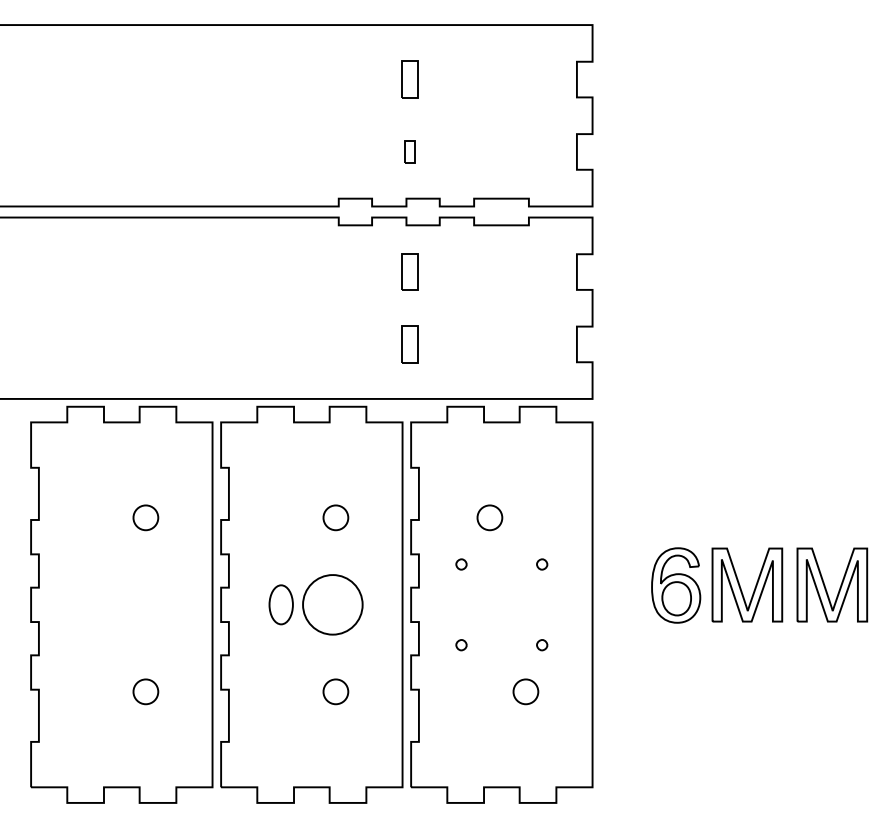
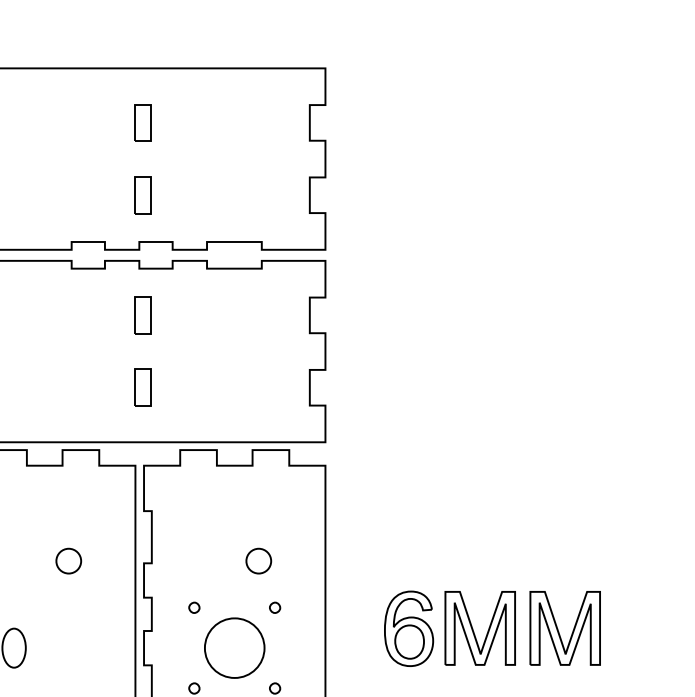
part: (409, 151) -> (142, 194), size x1.67
part: (489, 517) -> (258, 560), moved
part: (332, 604) -> (234, 647), moved

